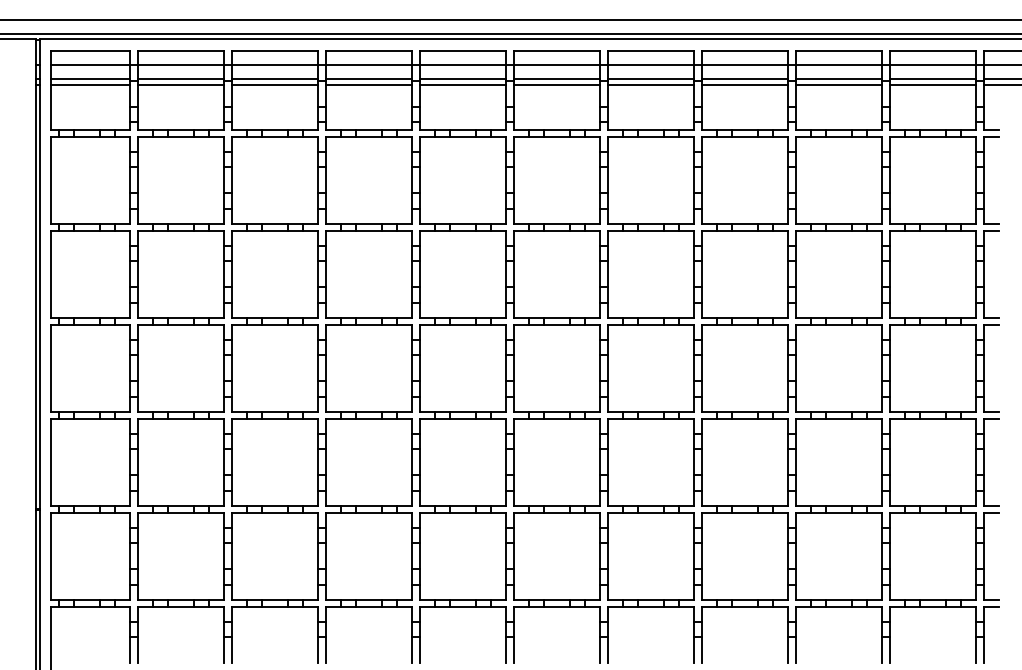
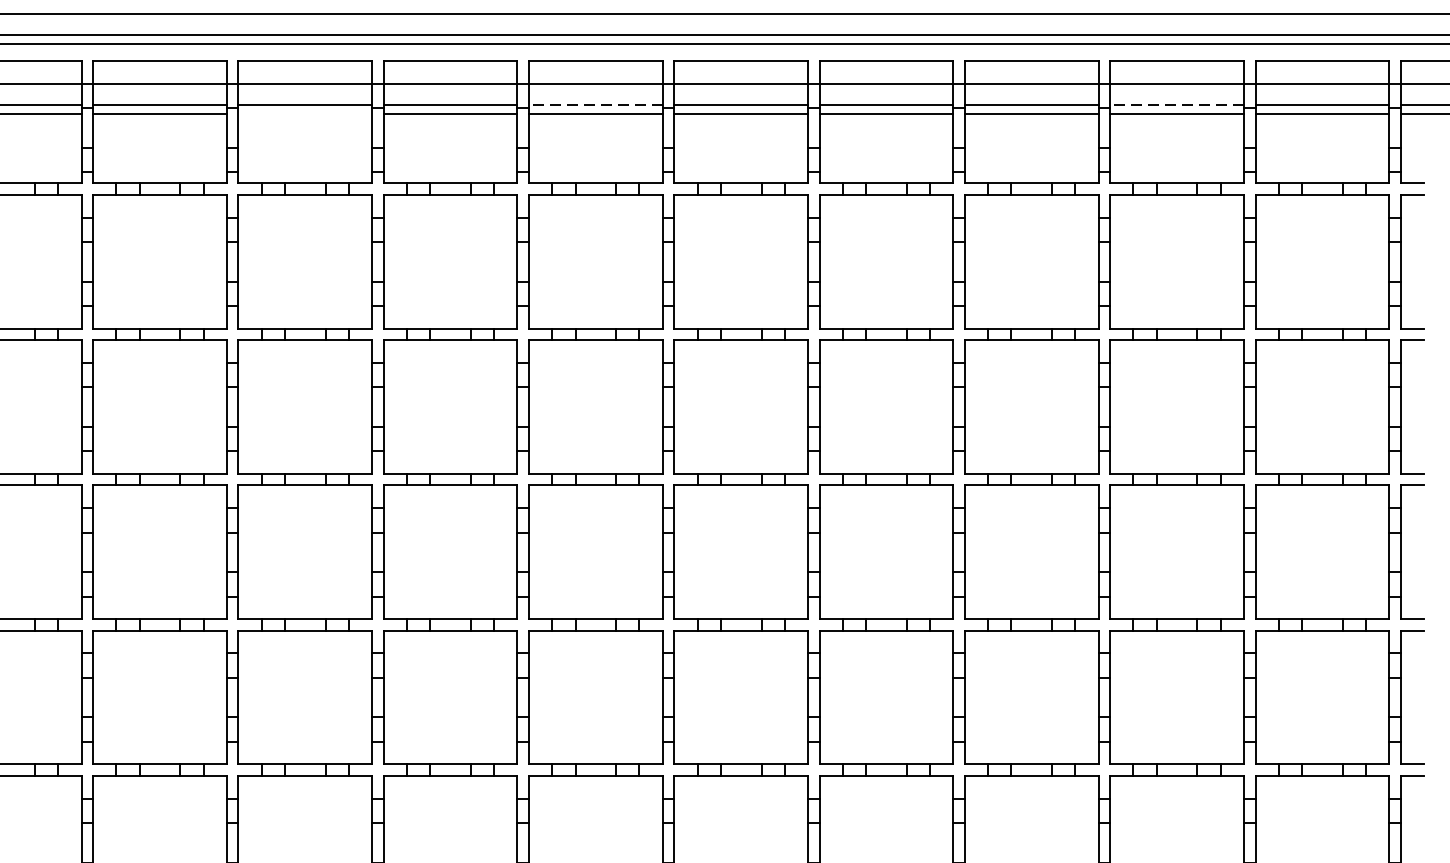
line: (462, 78) -> (595, 104), solid -> dashed
line: (838, 78) -> (1176, 104), solid -> dashed
line: (274, 84) -> (304, 113), removed

